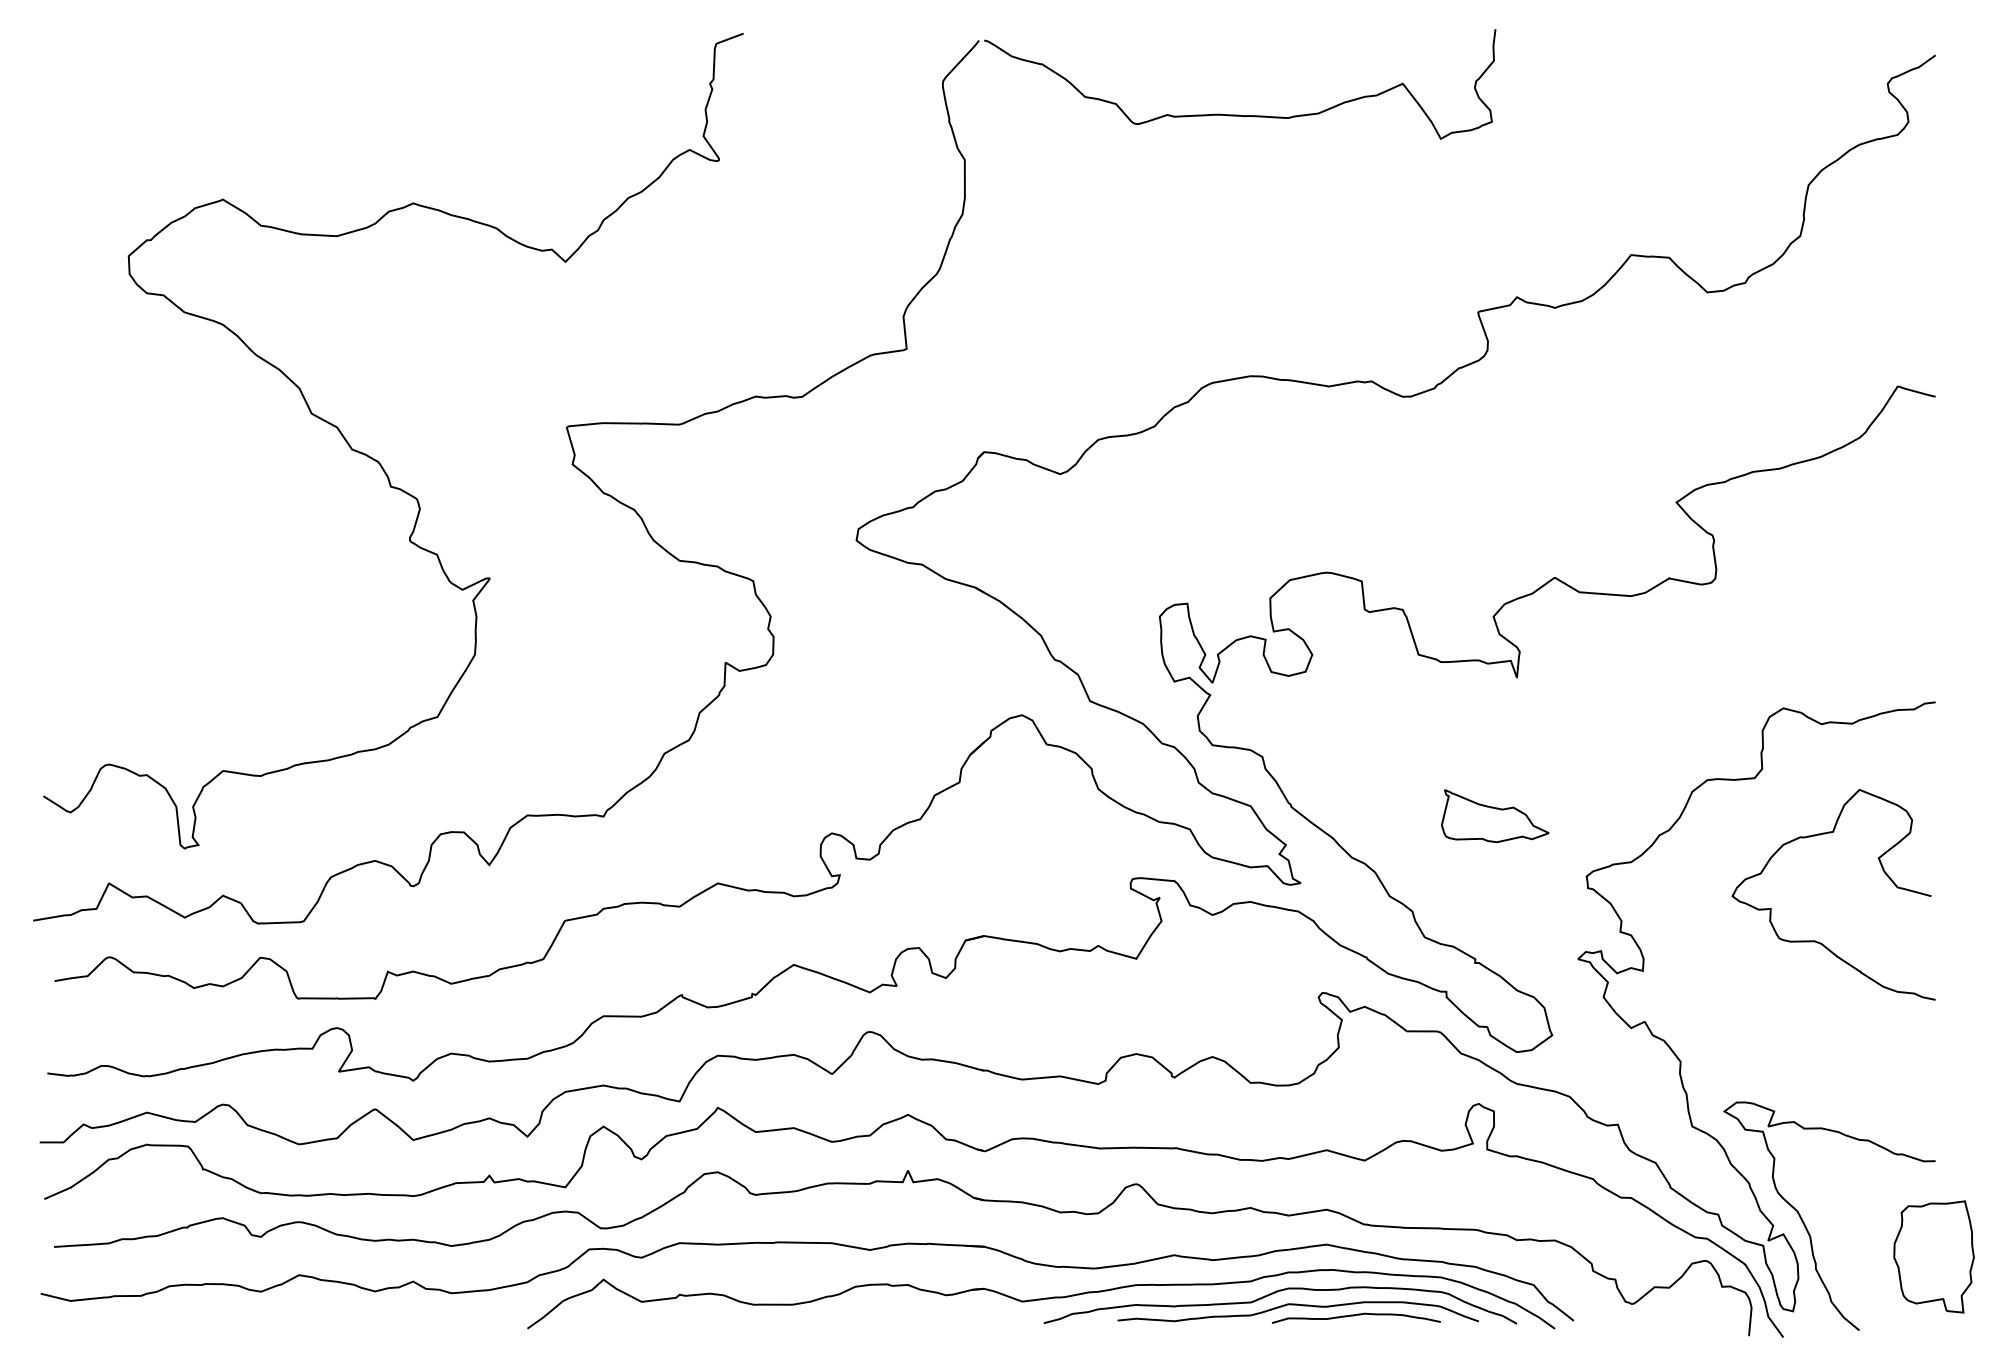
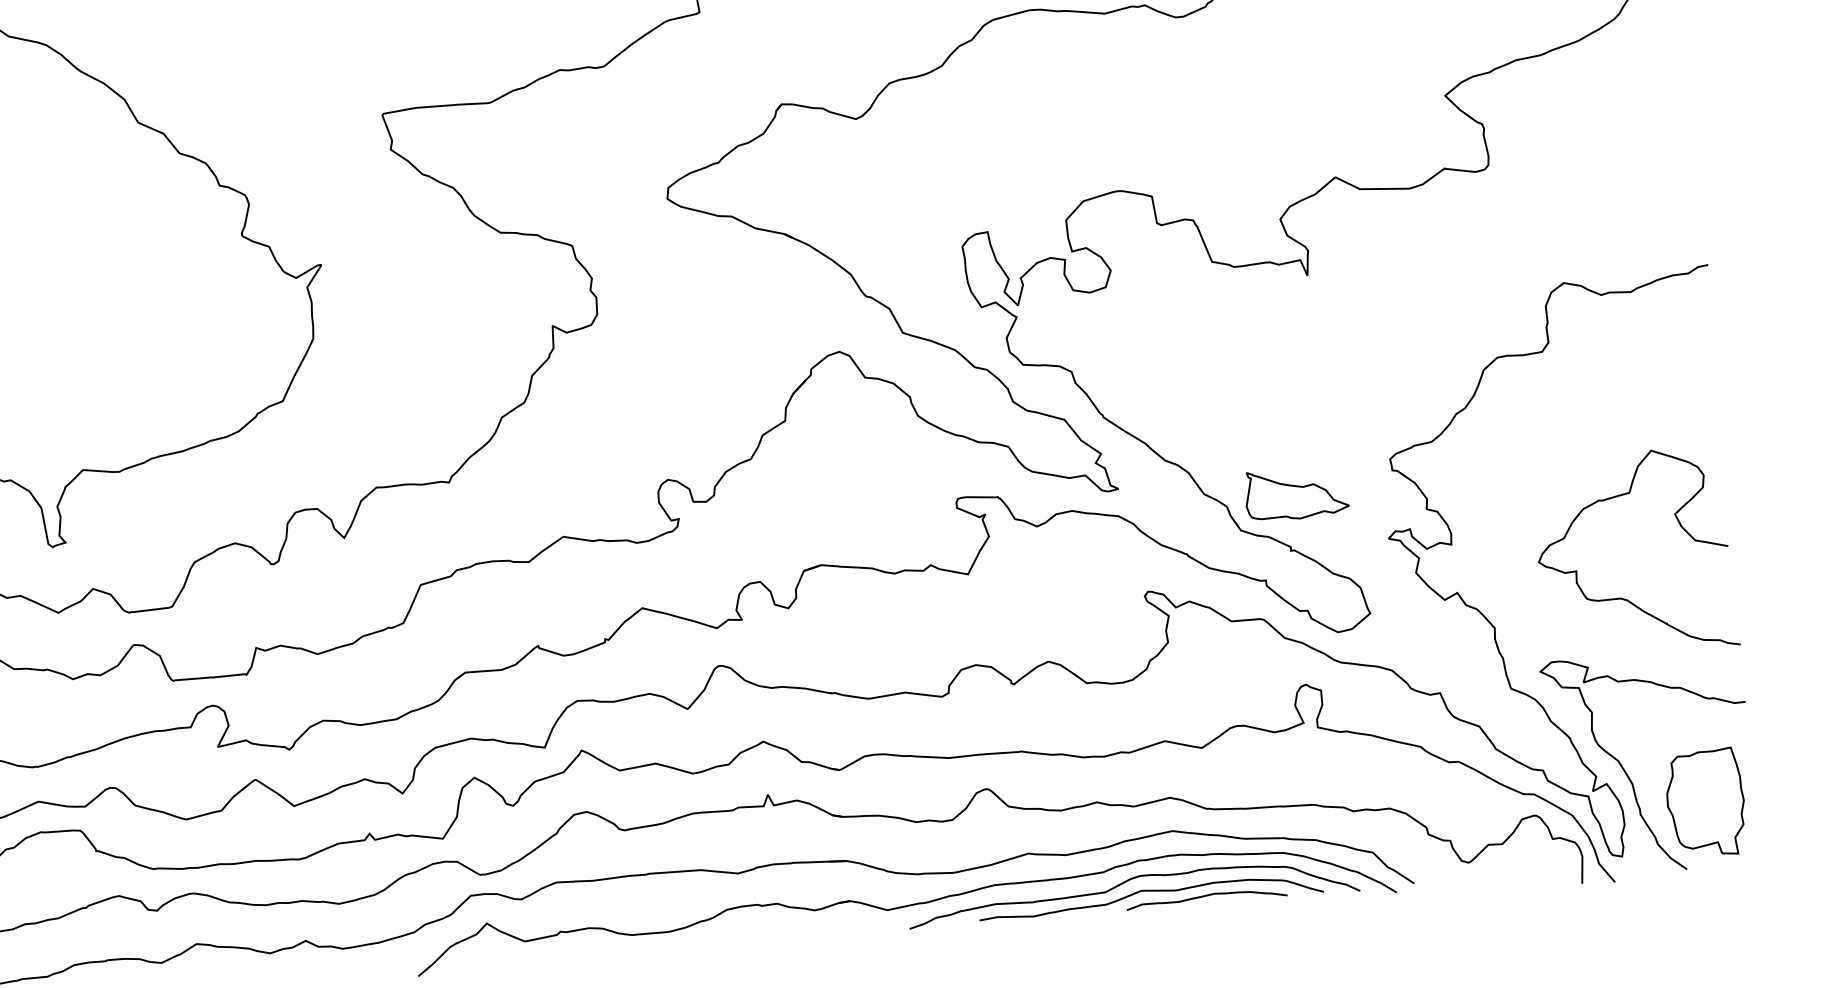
part: (1495, 816) -> (1297, 494), moved
curve: (1818, 941) -> (1624, 598), moved
part: (1933, 1256) -> (1705, 802), moved

